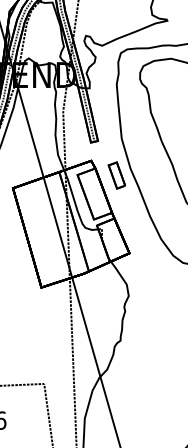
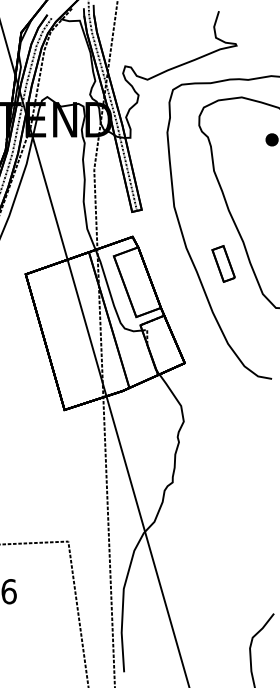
part: (116, 175) -> (223, 263), moved

